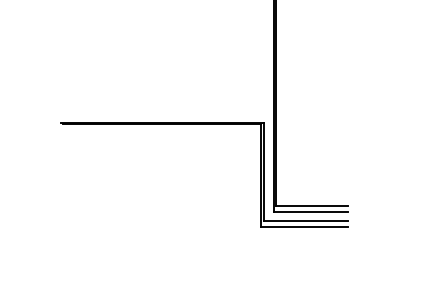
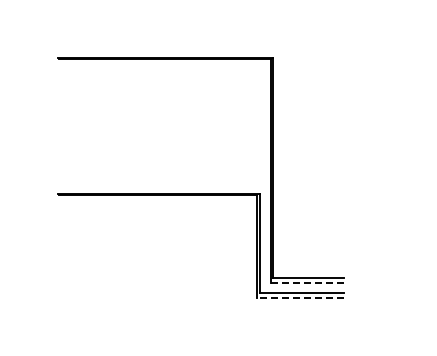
line: (311, 212) -> (307, 283), solid -> dashed
line: (304, 227) -> (300, 298), solid -> dashed

